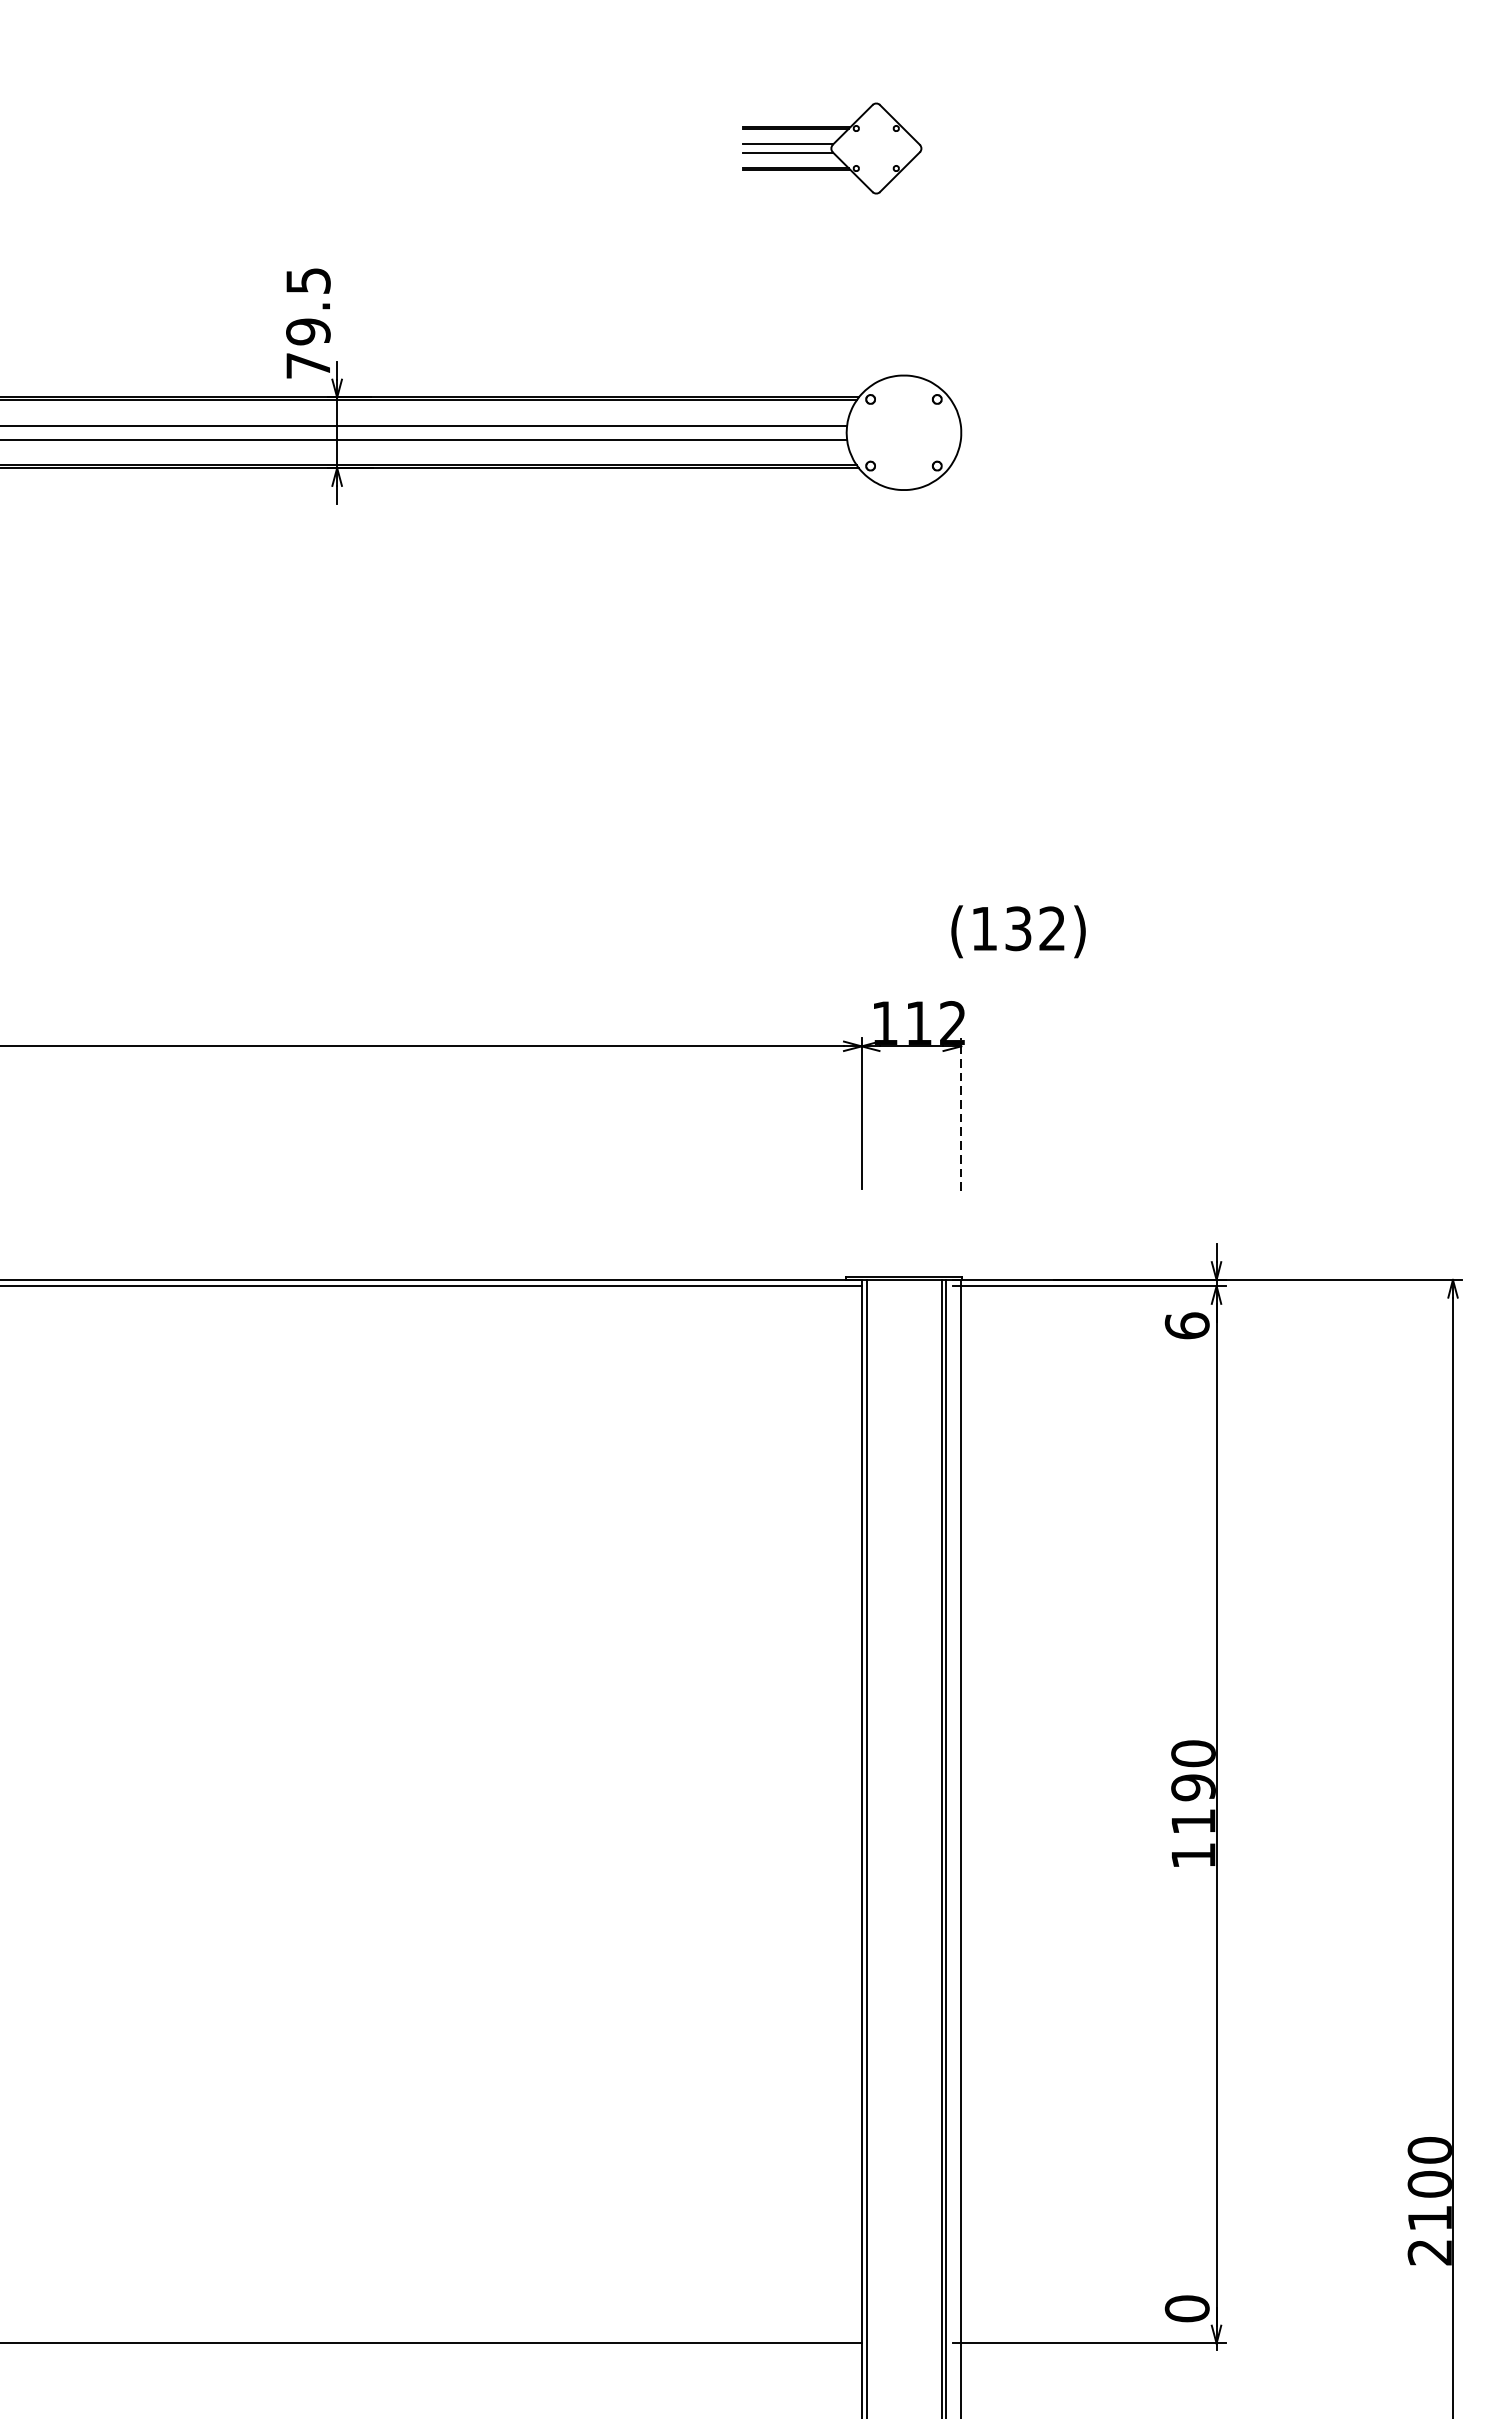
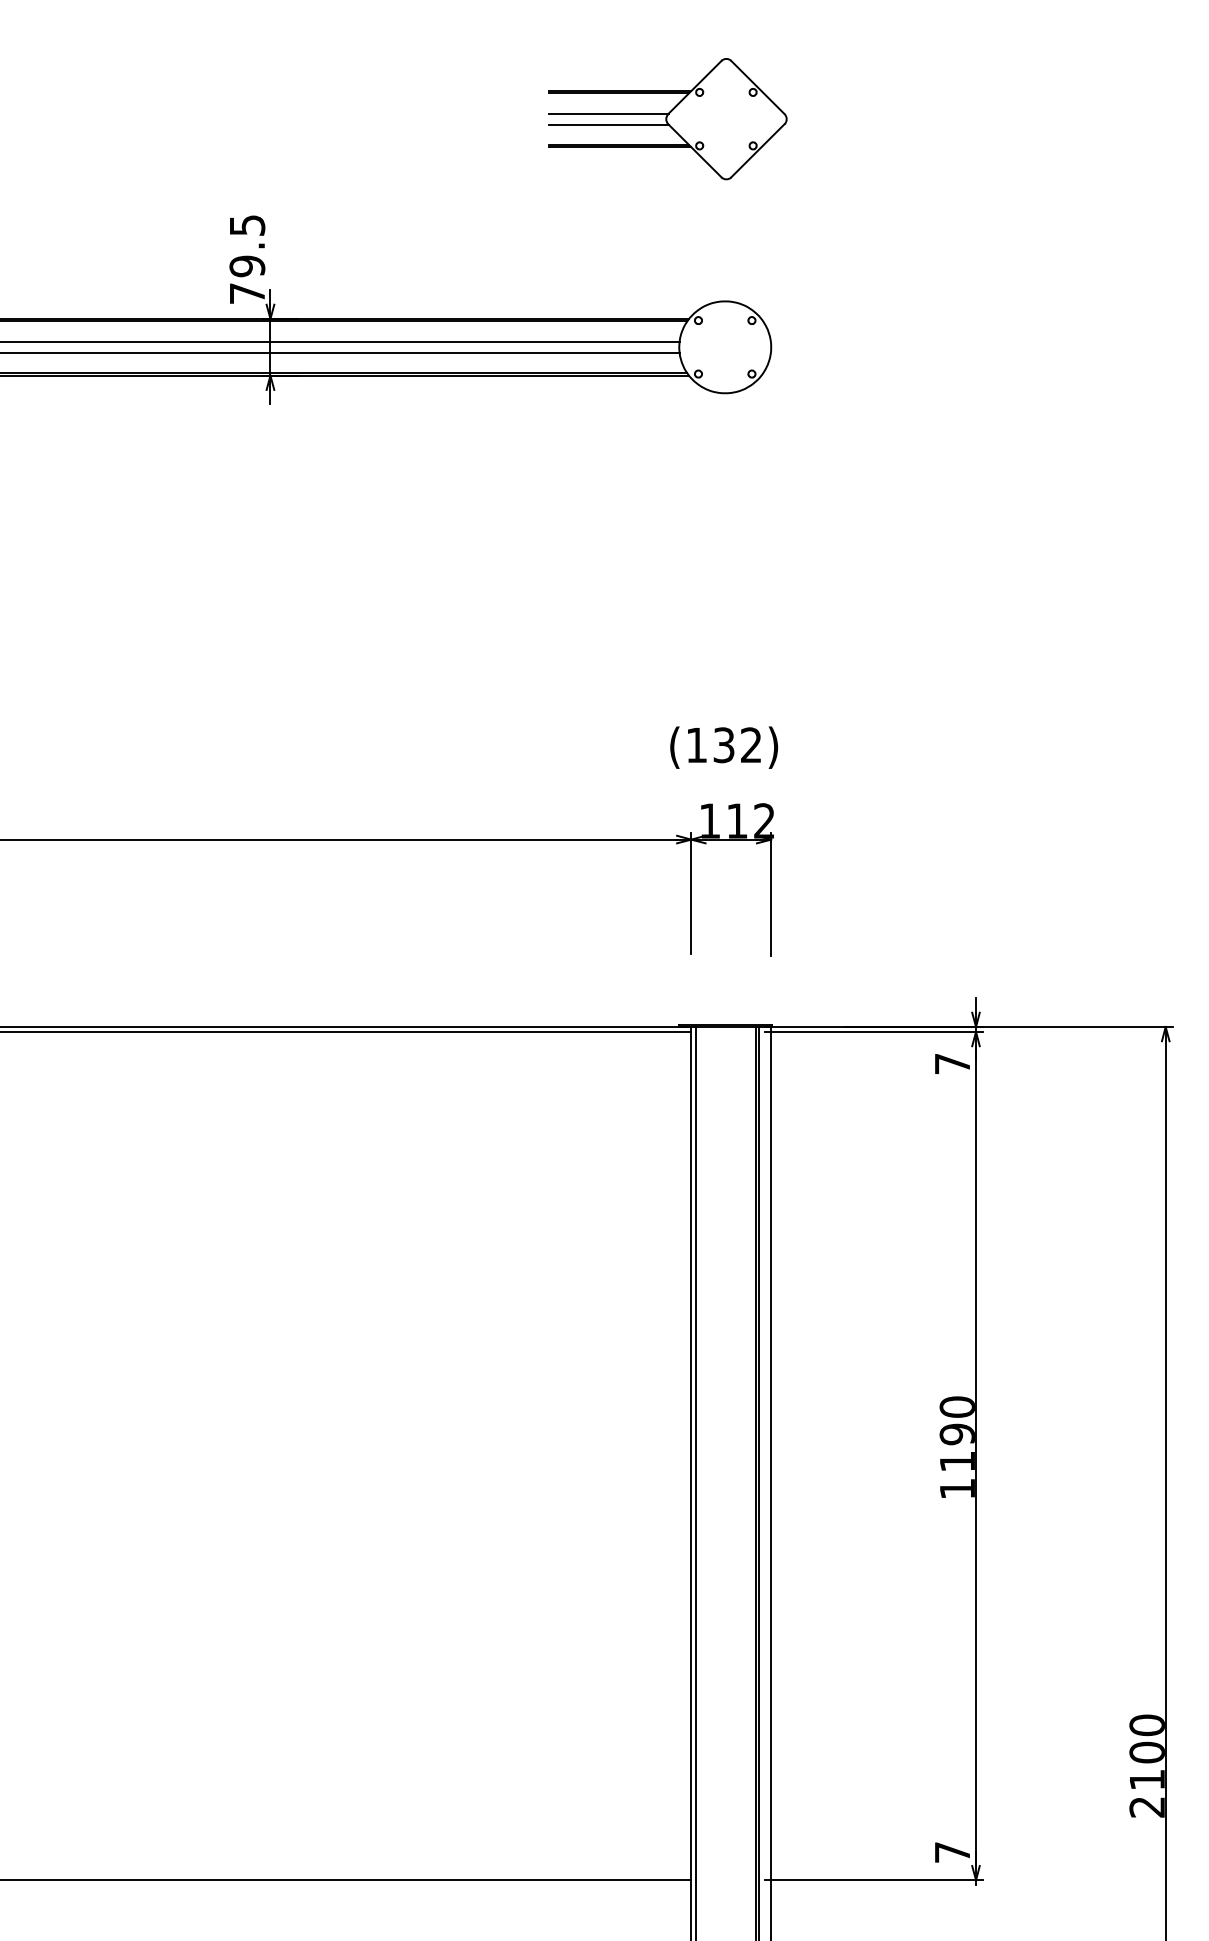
part: (832, 148) -> (667, 119), size x1.67
text: (1018, 931) -> (724, 747), moved
line: (961, 1114) -> (771, 894), dashed -> solid
text: (1187, 1325) -> (952, 1063), 6 -> 7
text: (1187, 2308) -> (952, 1852), 0 -> 7

